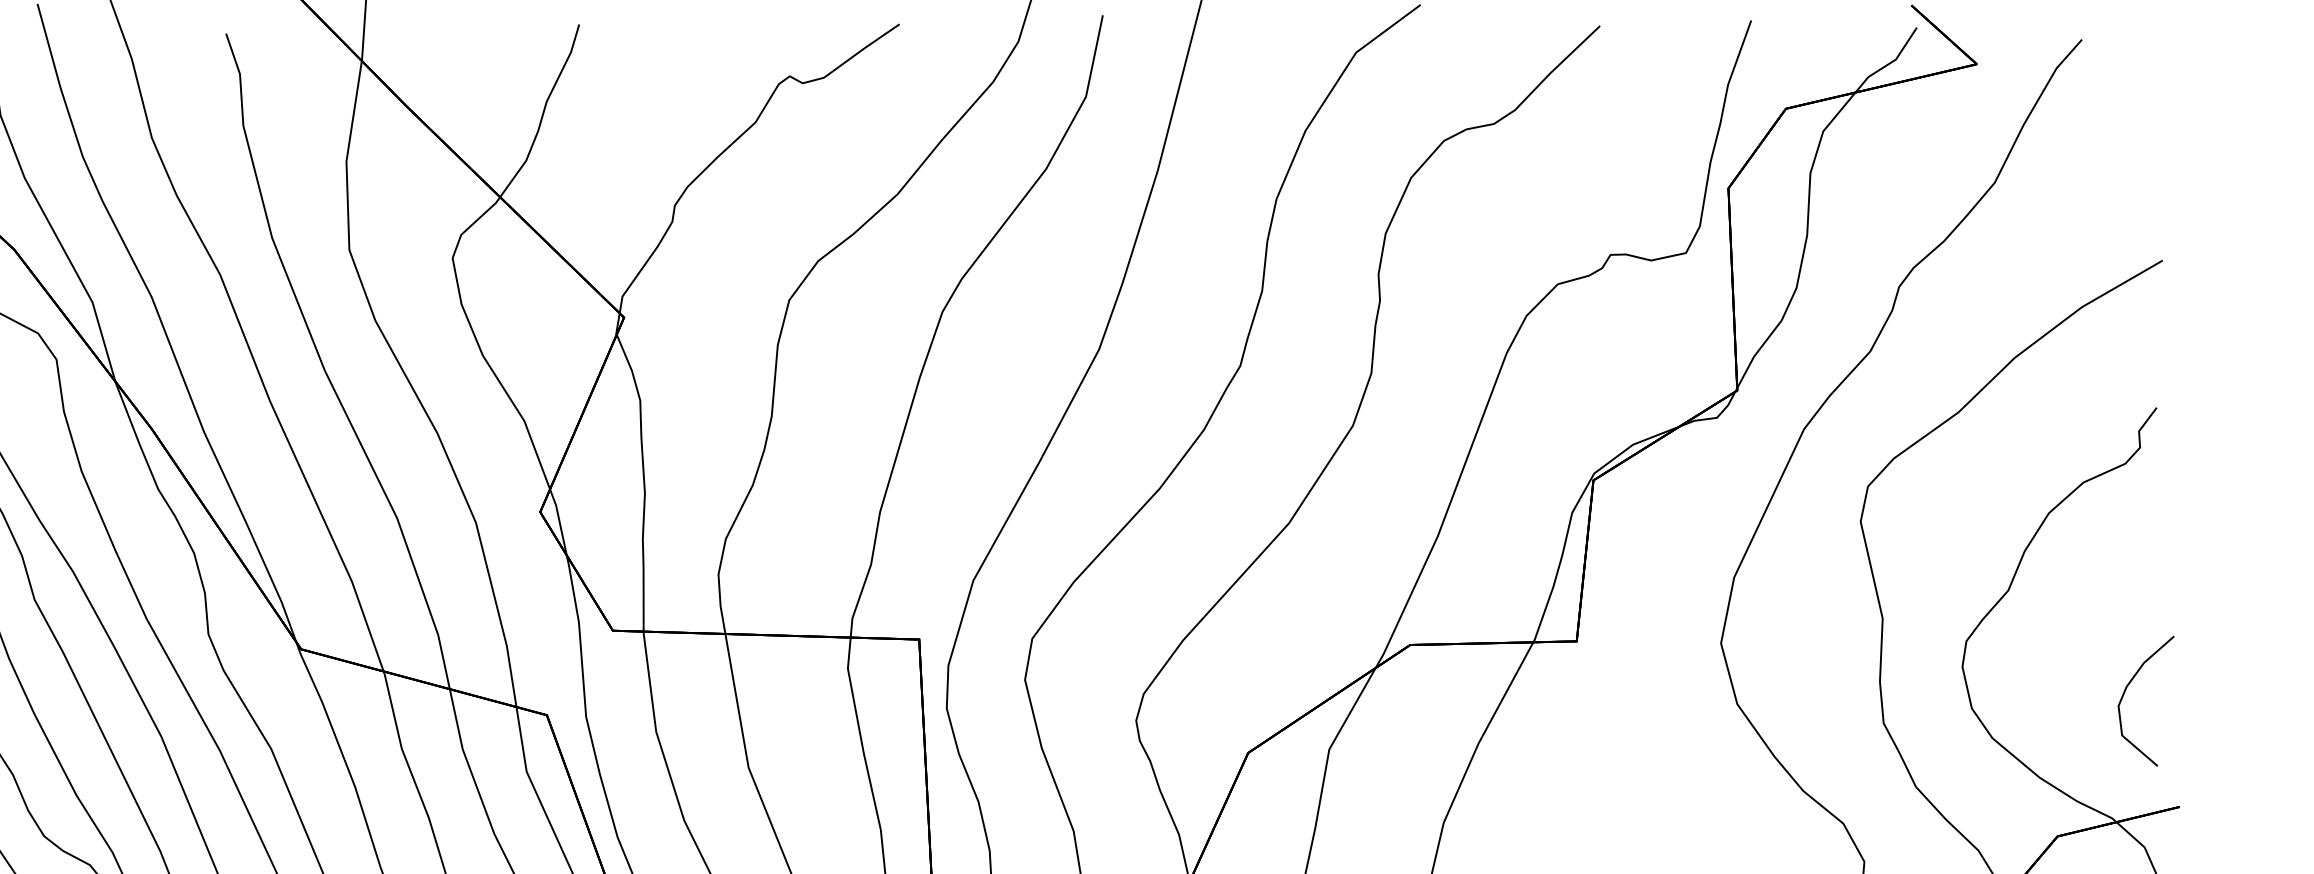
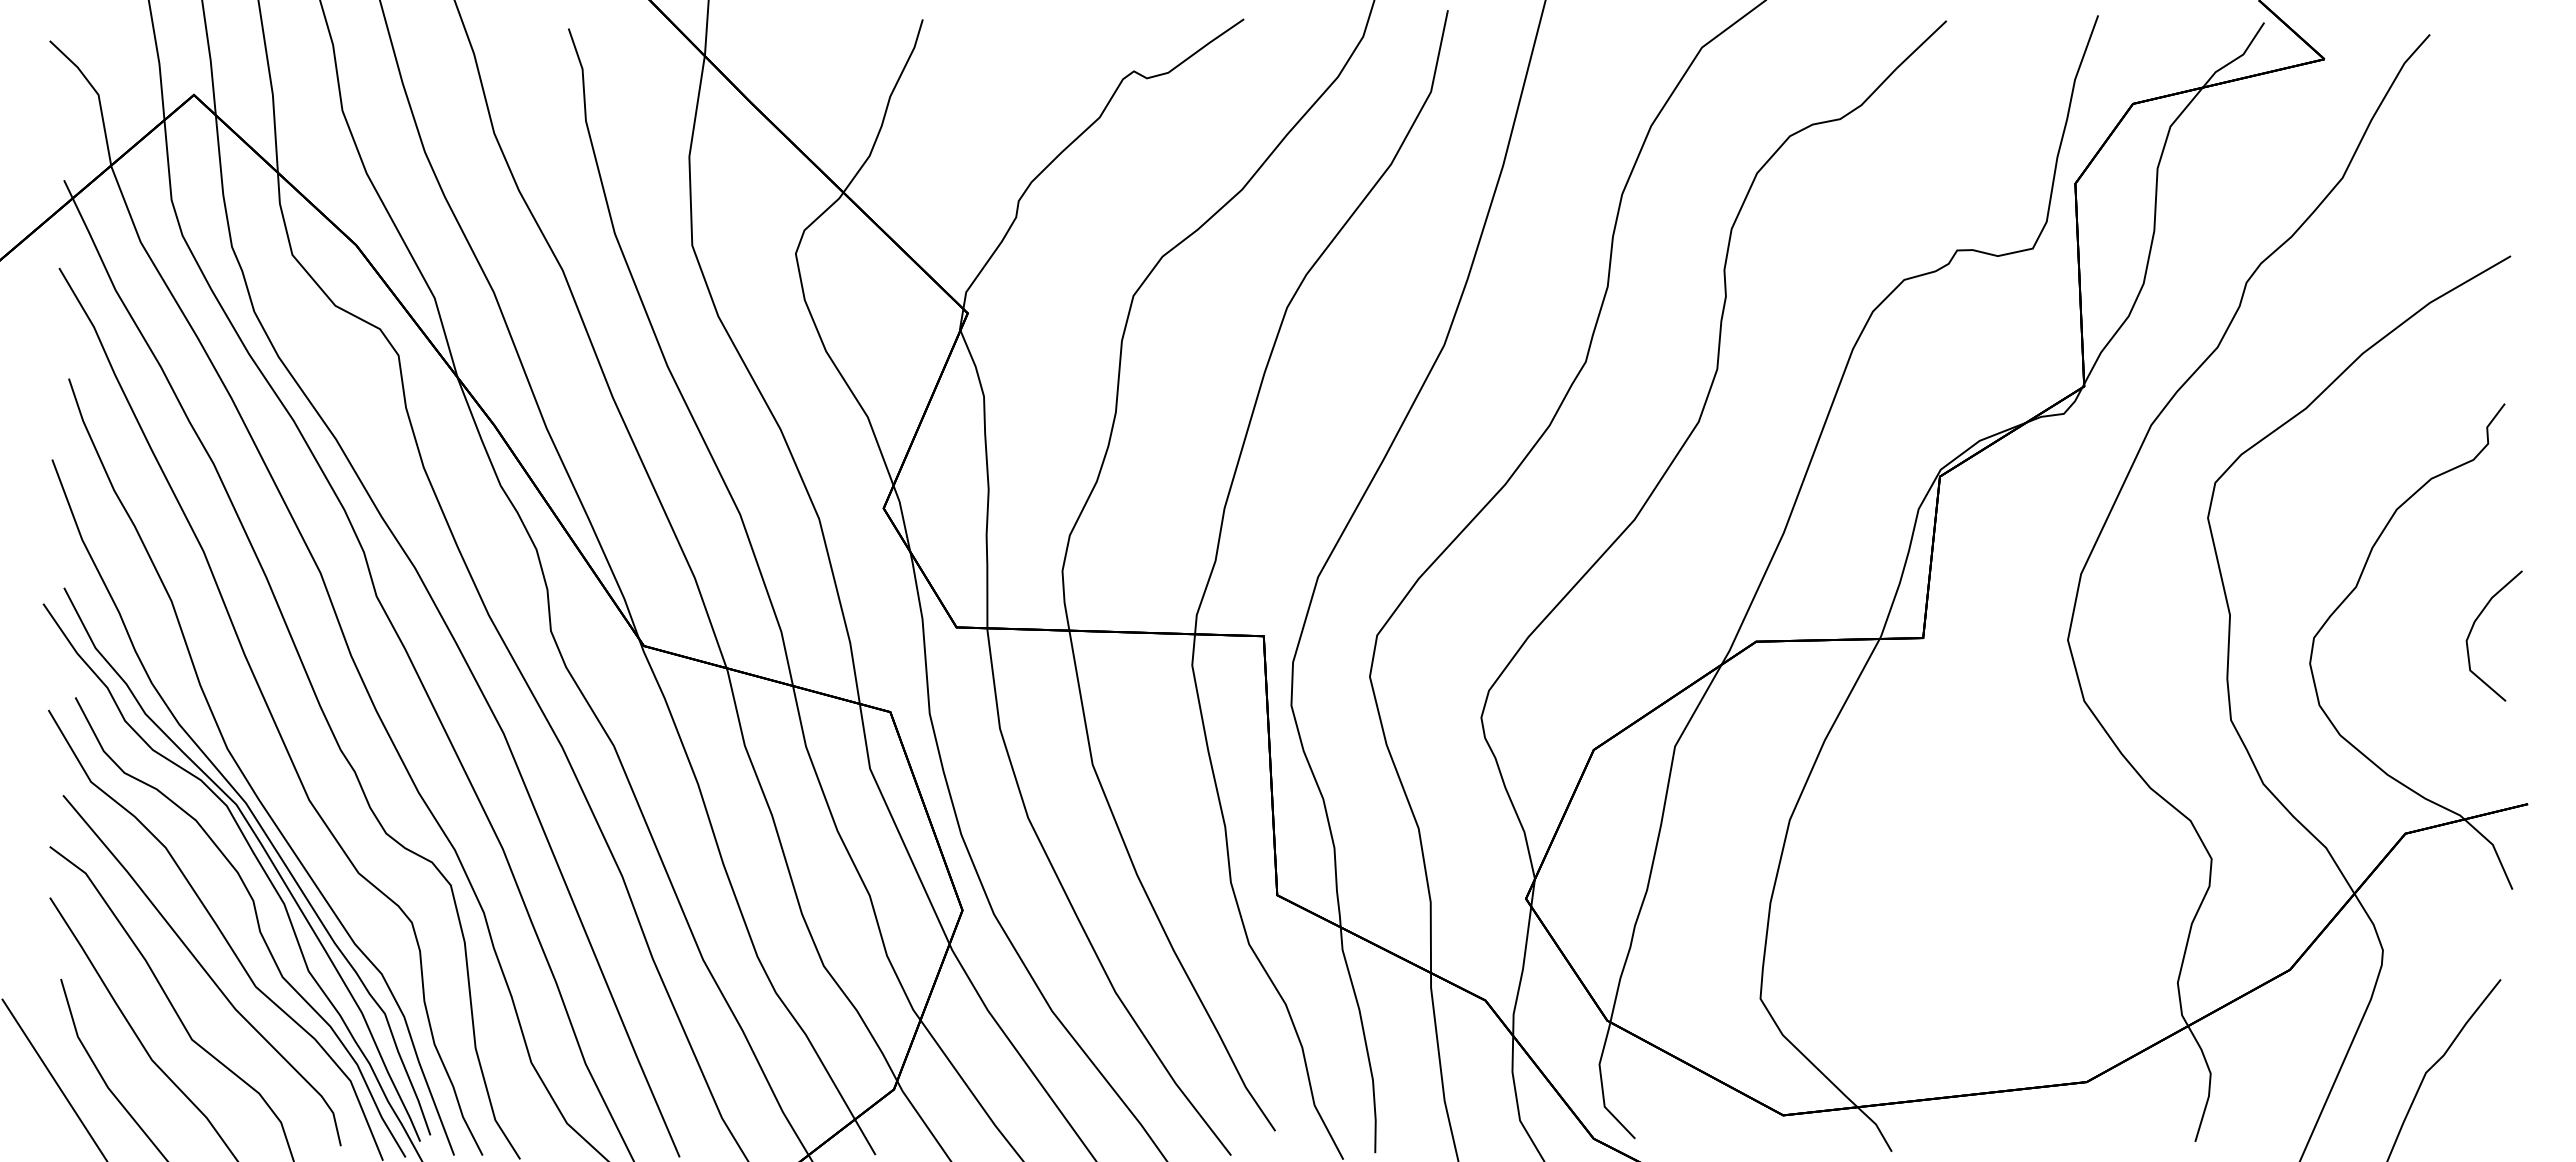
curve: (2126, 690) -> (2474, 625), moved

